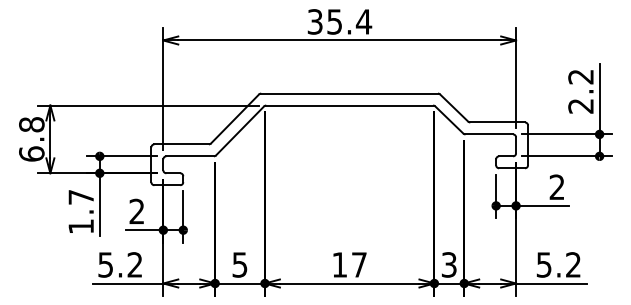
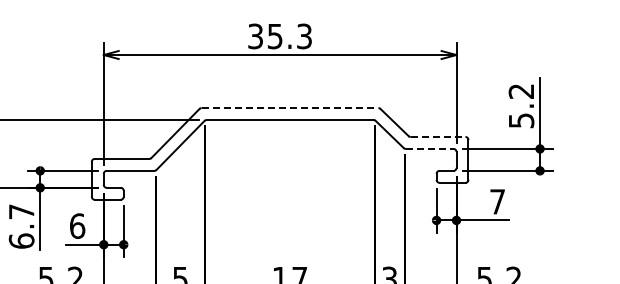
text: (363, 21) -> (303, 36), 35.4 -> 35.3
line: (350, 93) -> (290, 108), solid -> dashed
text: (580, 106) -> (520, 121), 2.2 -> 5.2
line: (498, 122) -> (438, 137), solid -> dashed
line: (489, 134) -> (429, 149), solid -> dashed
text: (556, 186) -> (496, 201), 2 -> 7
text: (136, 211) -> (76, 226), 2 -> 6
text: (81, 226) -> (21, 241), 1.7 -> 6.7

